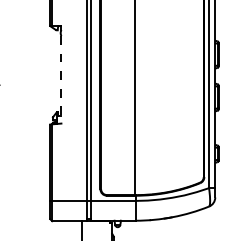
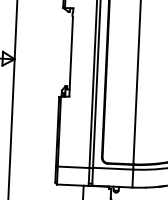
line: (61, 79) -> (71, 56), dashed -> solid

